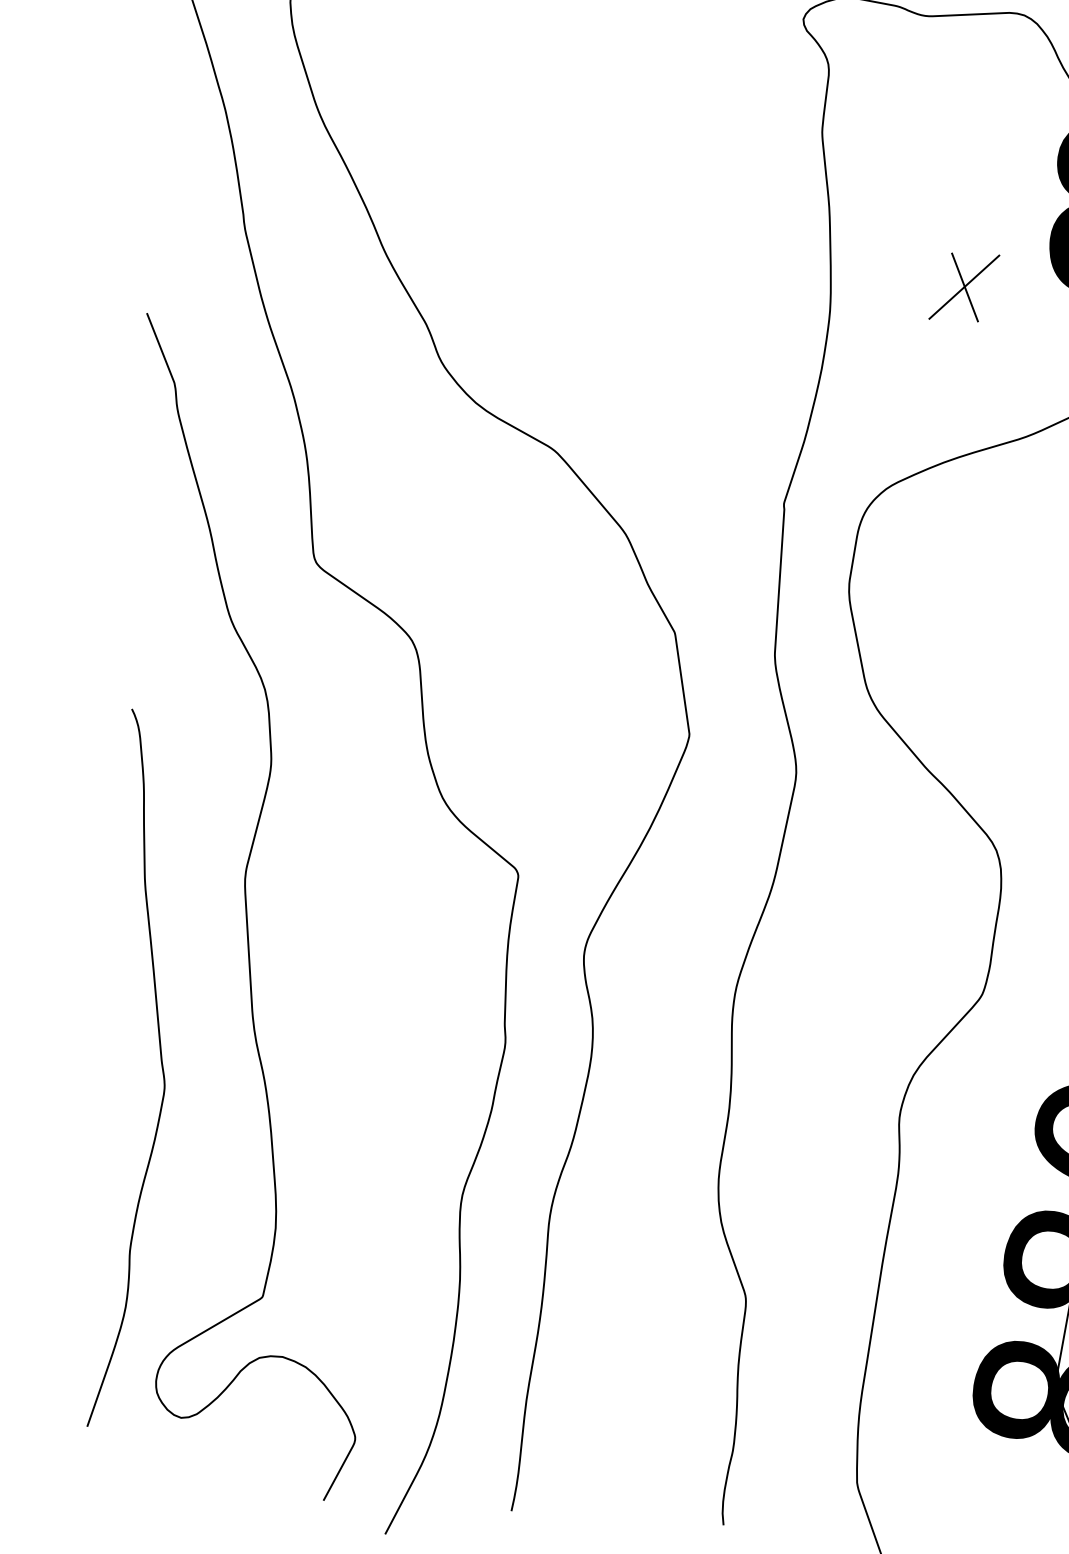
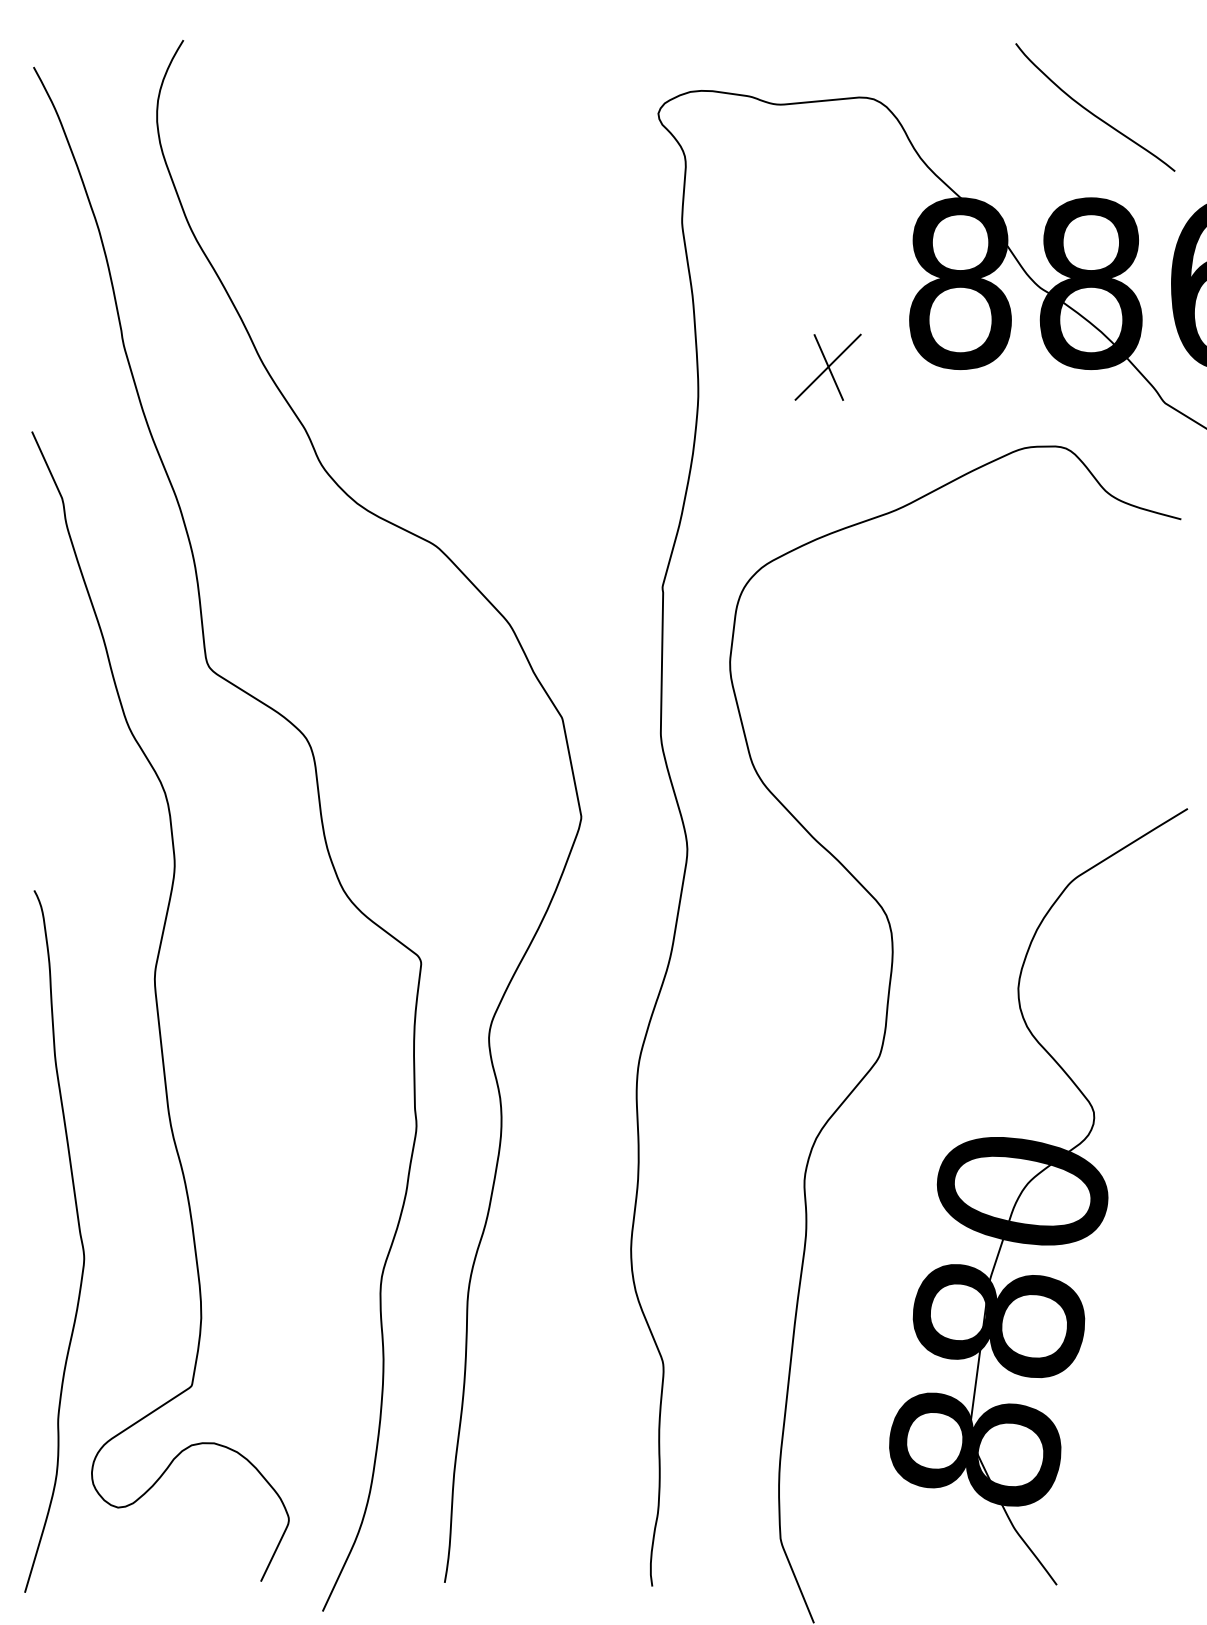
curve: (160, 1064) -> (79, 1235), moved

